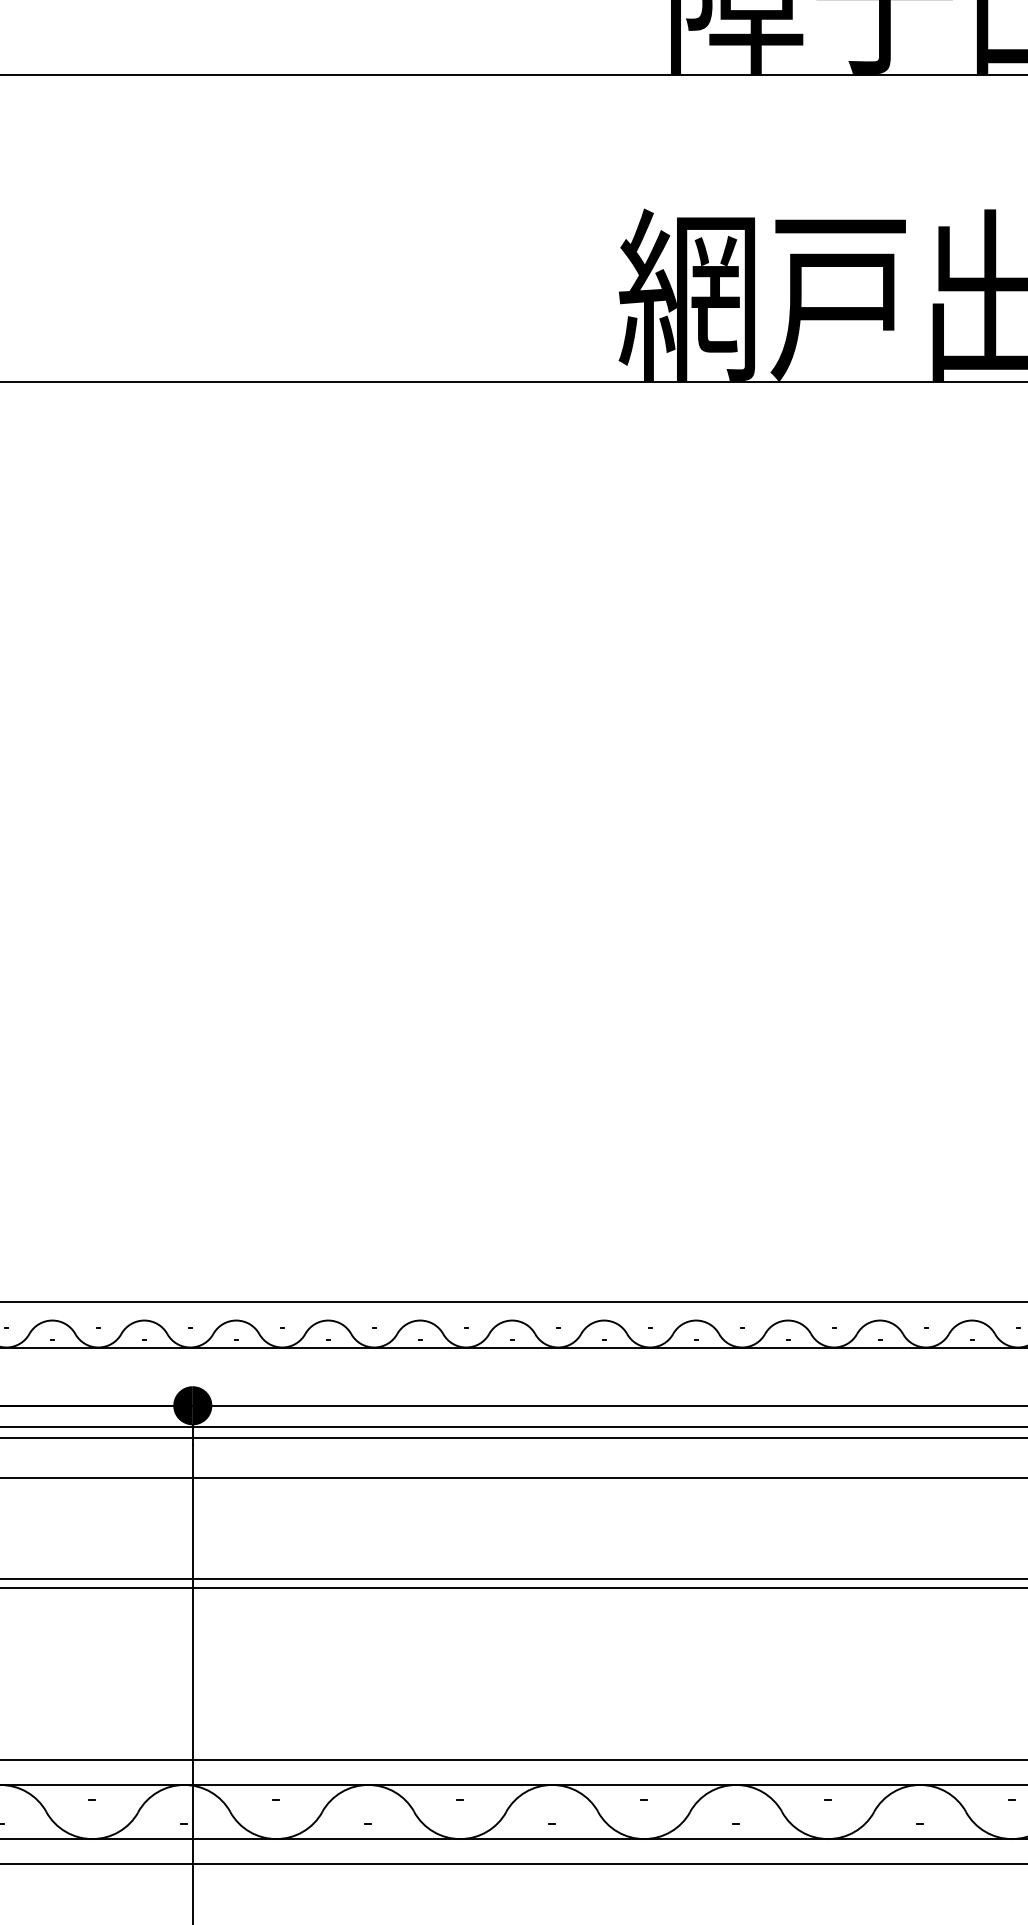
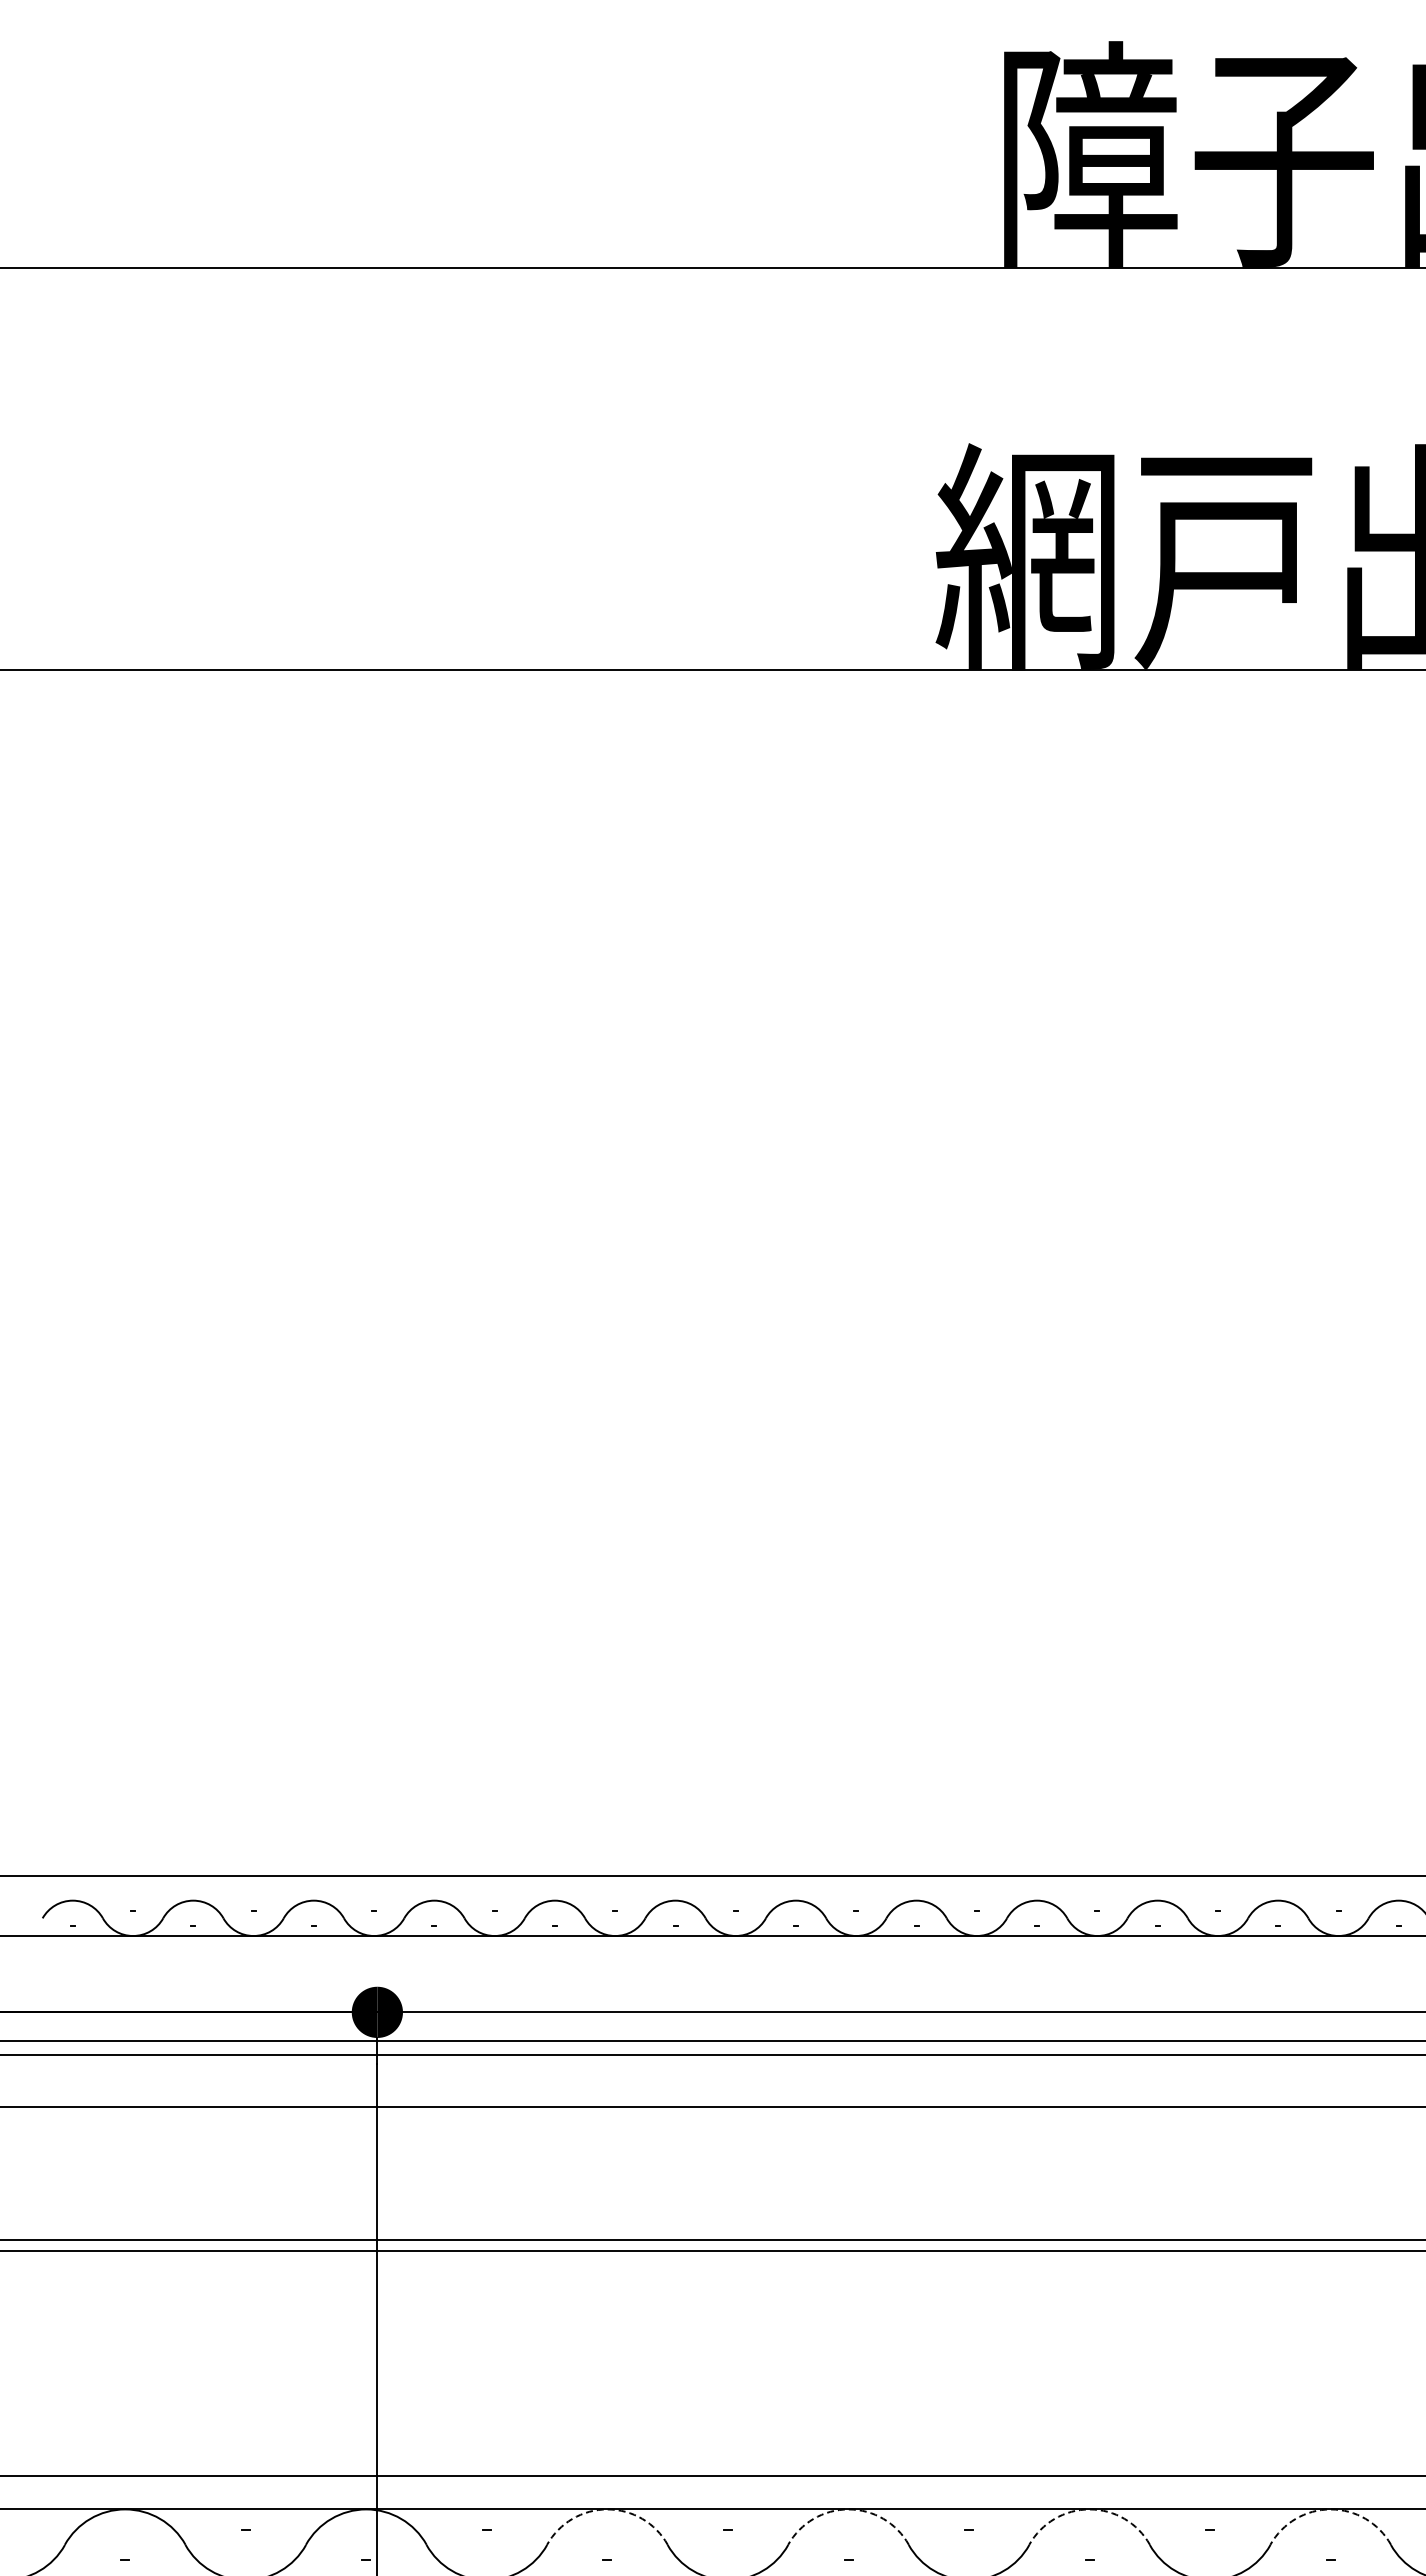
arc: (368, 1785) -> (607, 2509), solid -> dashed
arc: (552, 1785) -> (848, 2509), solid -> dashed
arc: (736, 1785) -> (1089, 2509), solid -> dashed
arc: (919, 1785) -> (1330, 2509), solid -> dashed

